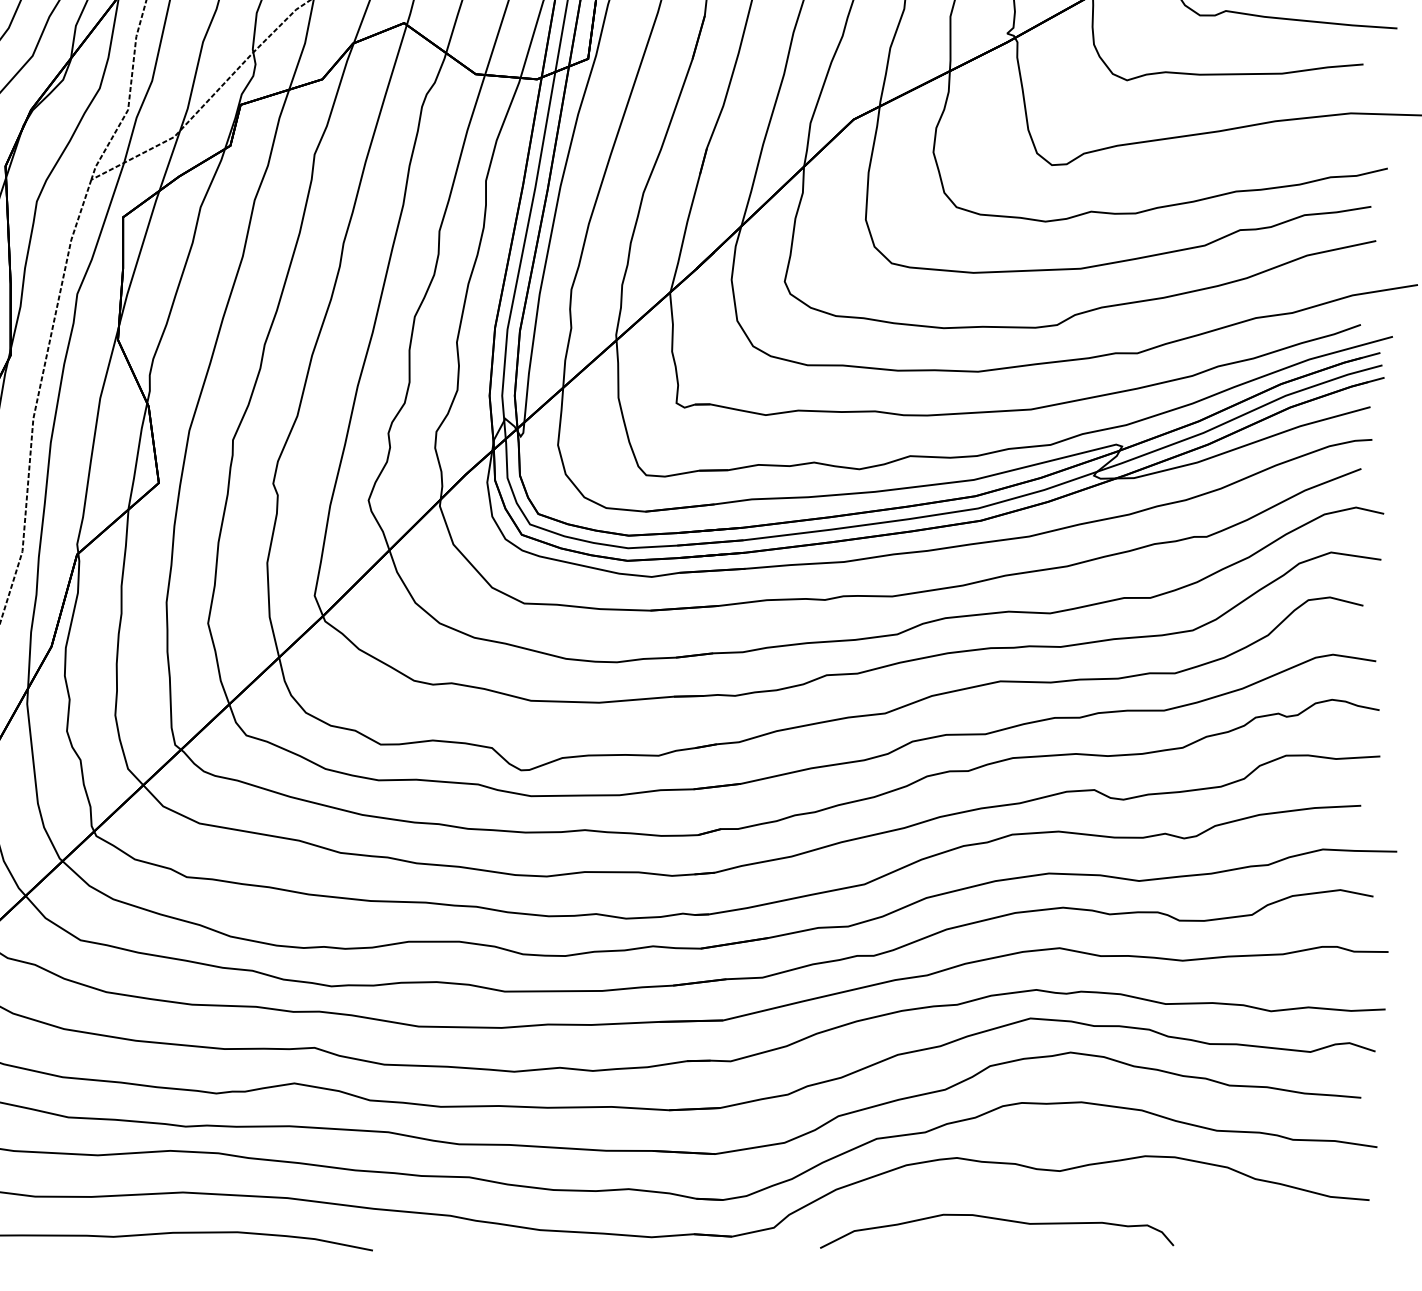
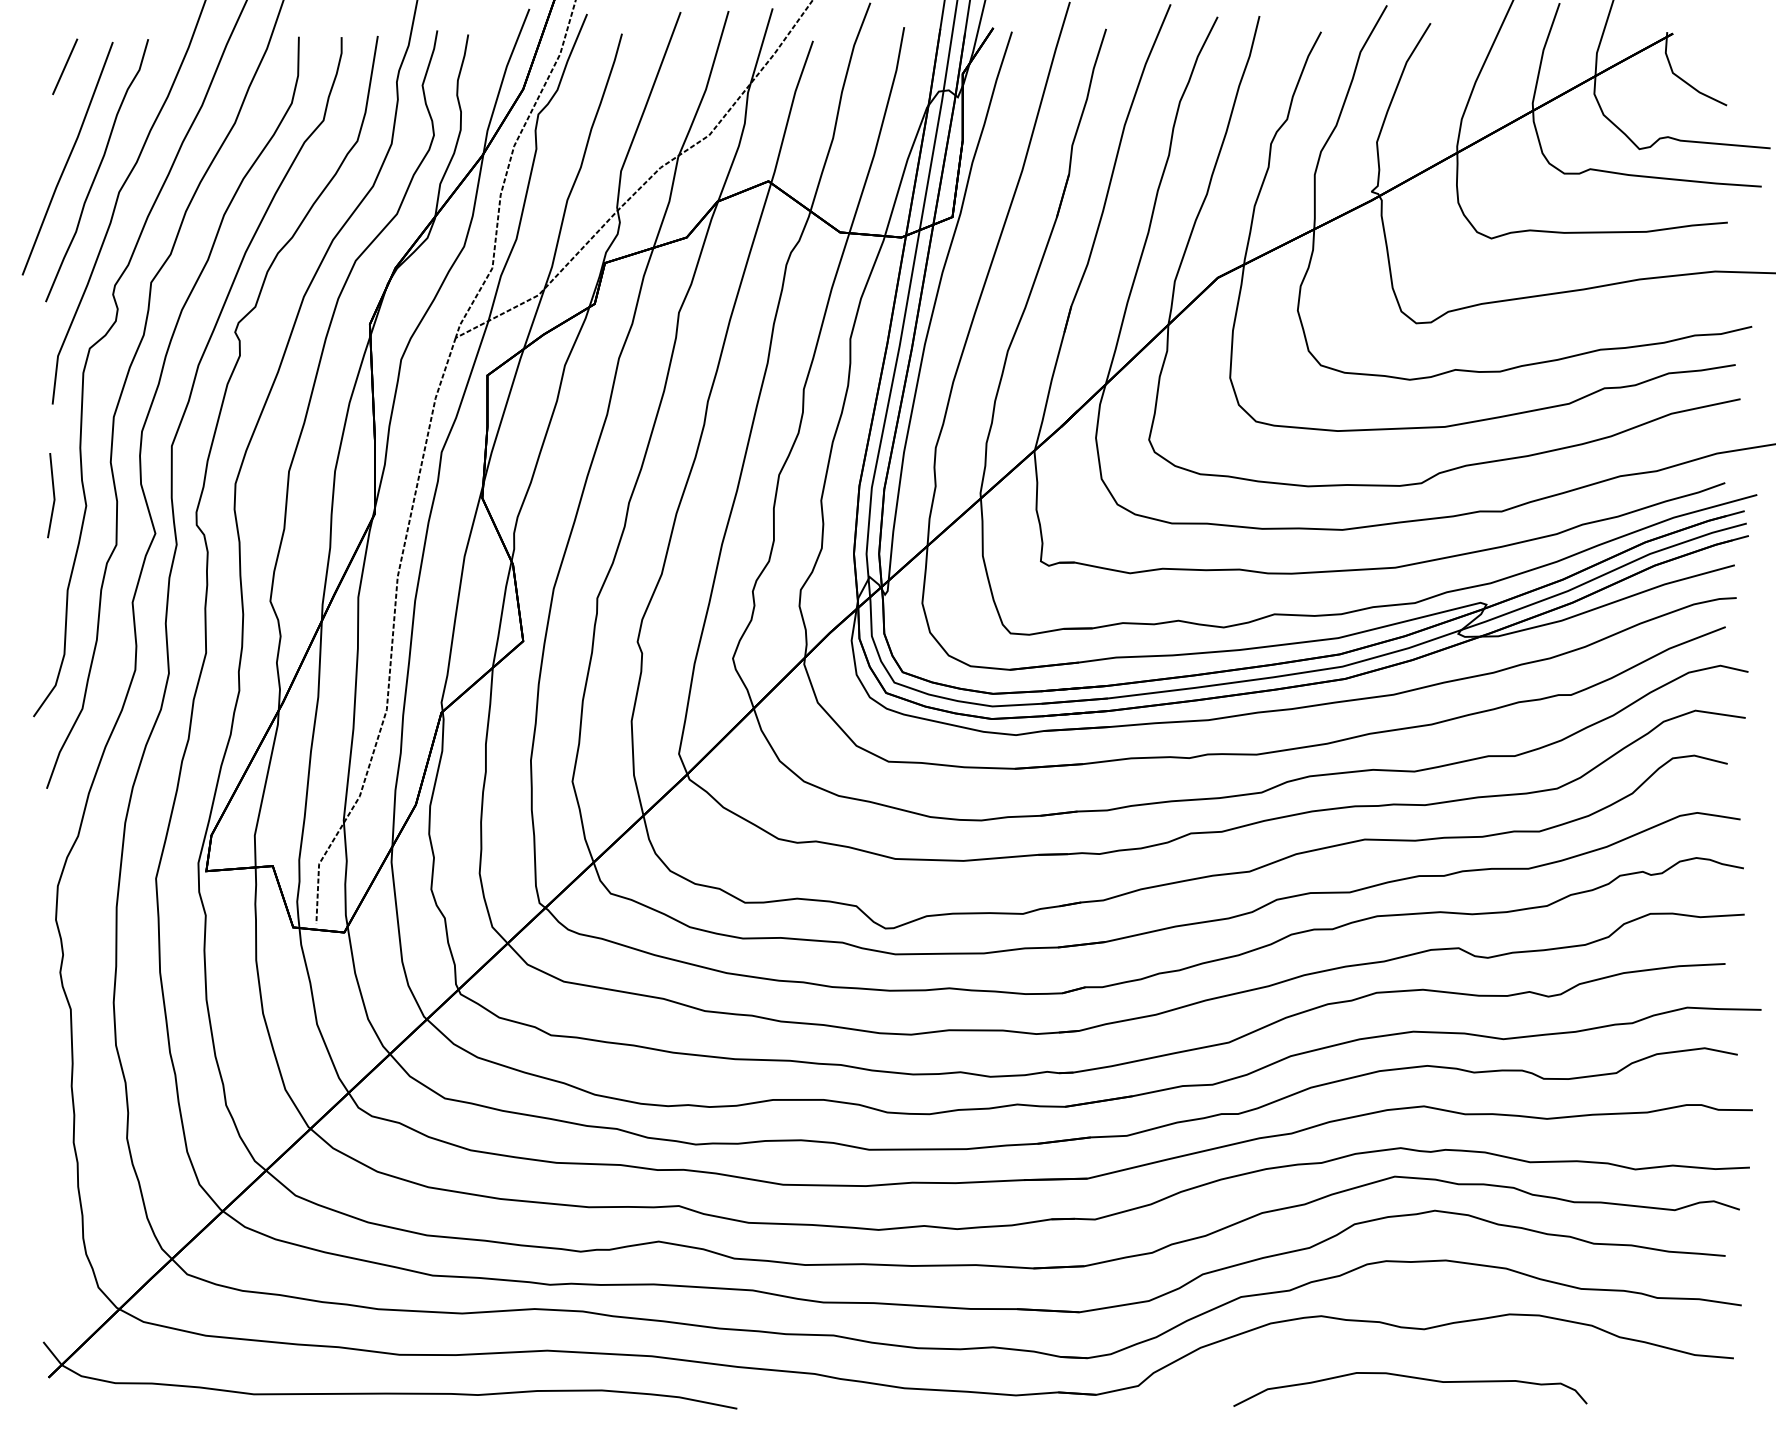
part: (998, 1220) -> (1411, 1378), moved

